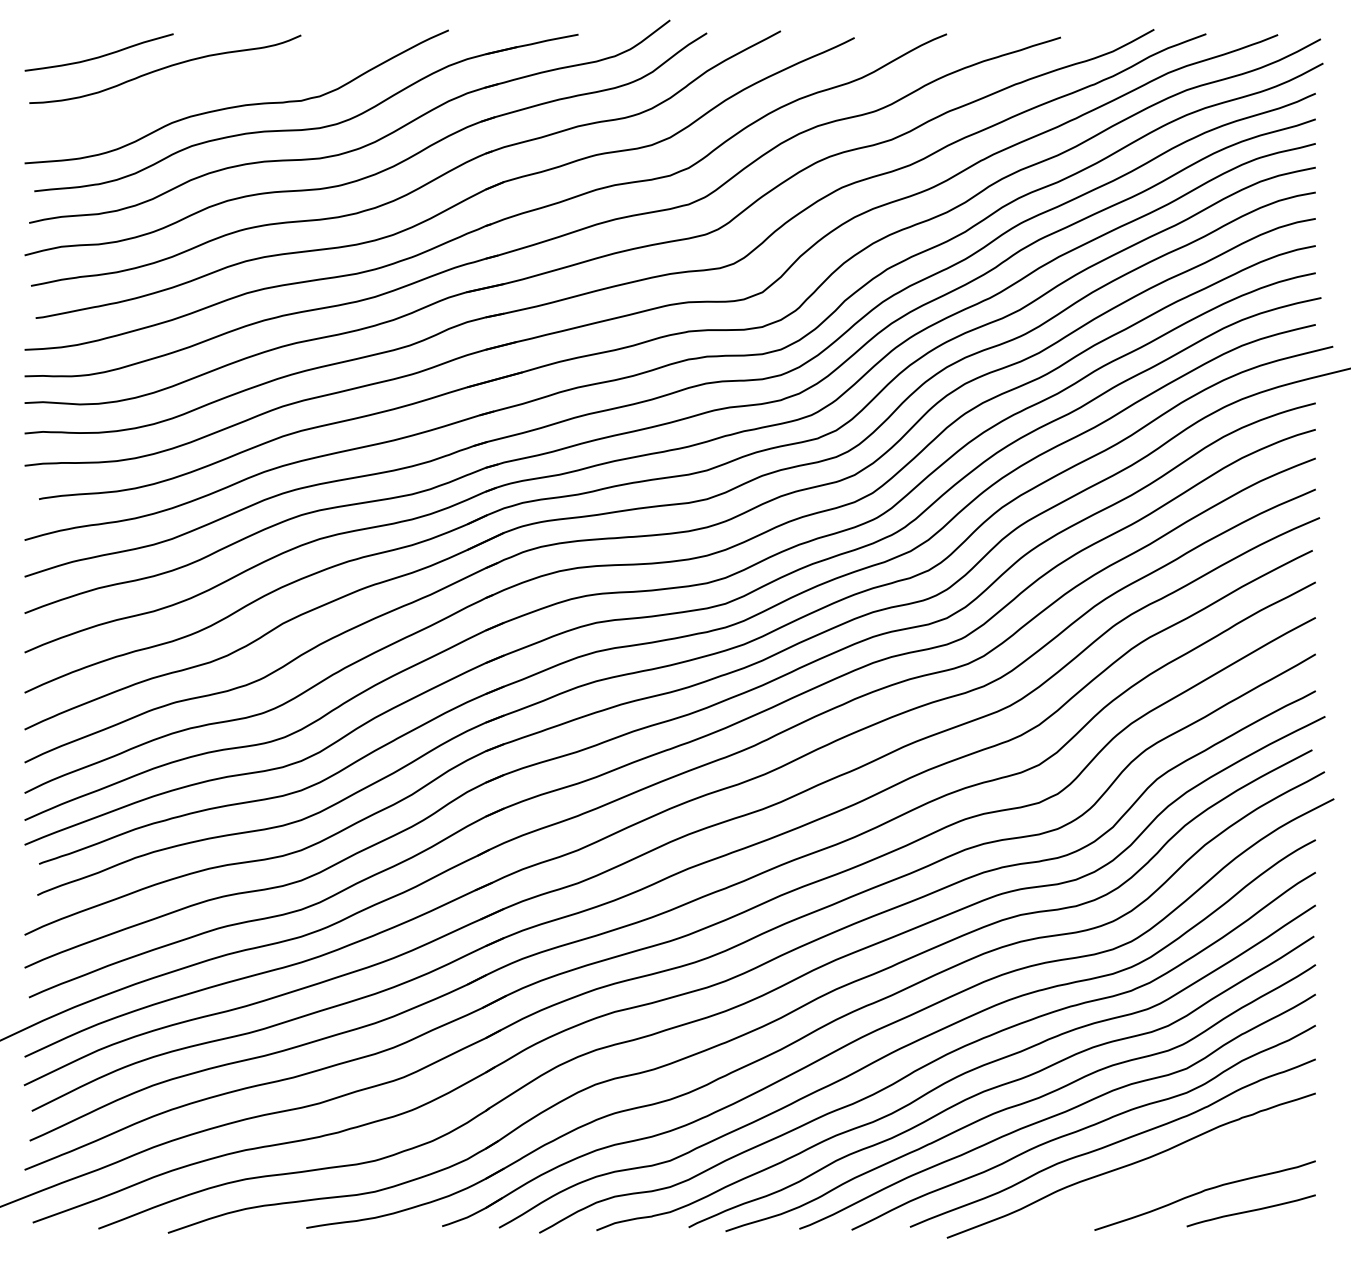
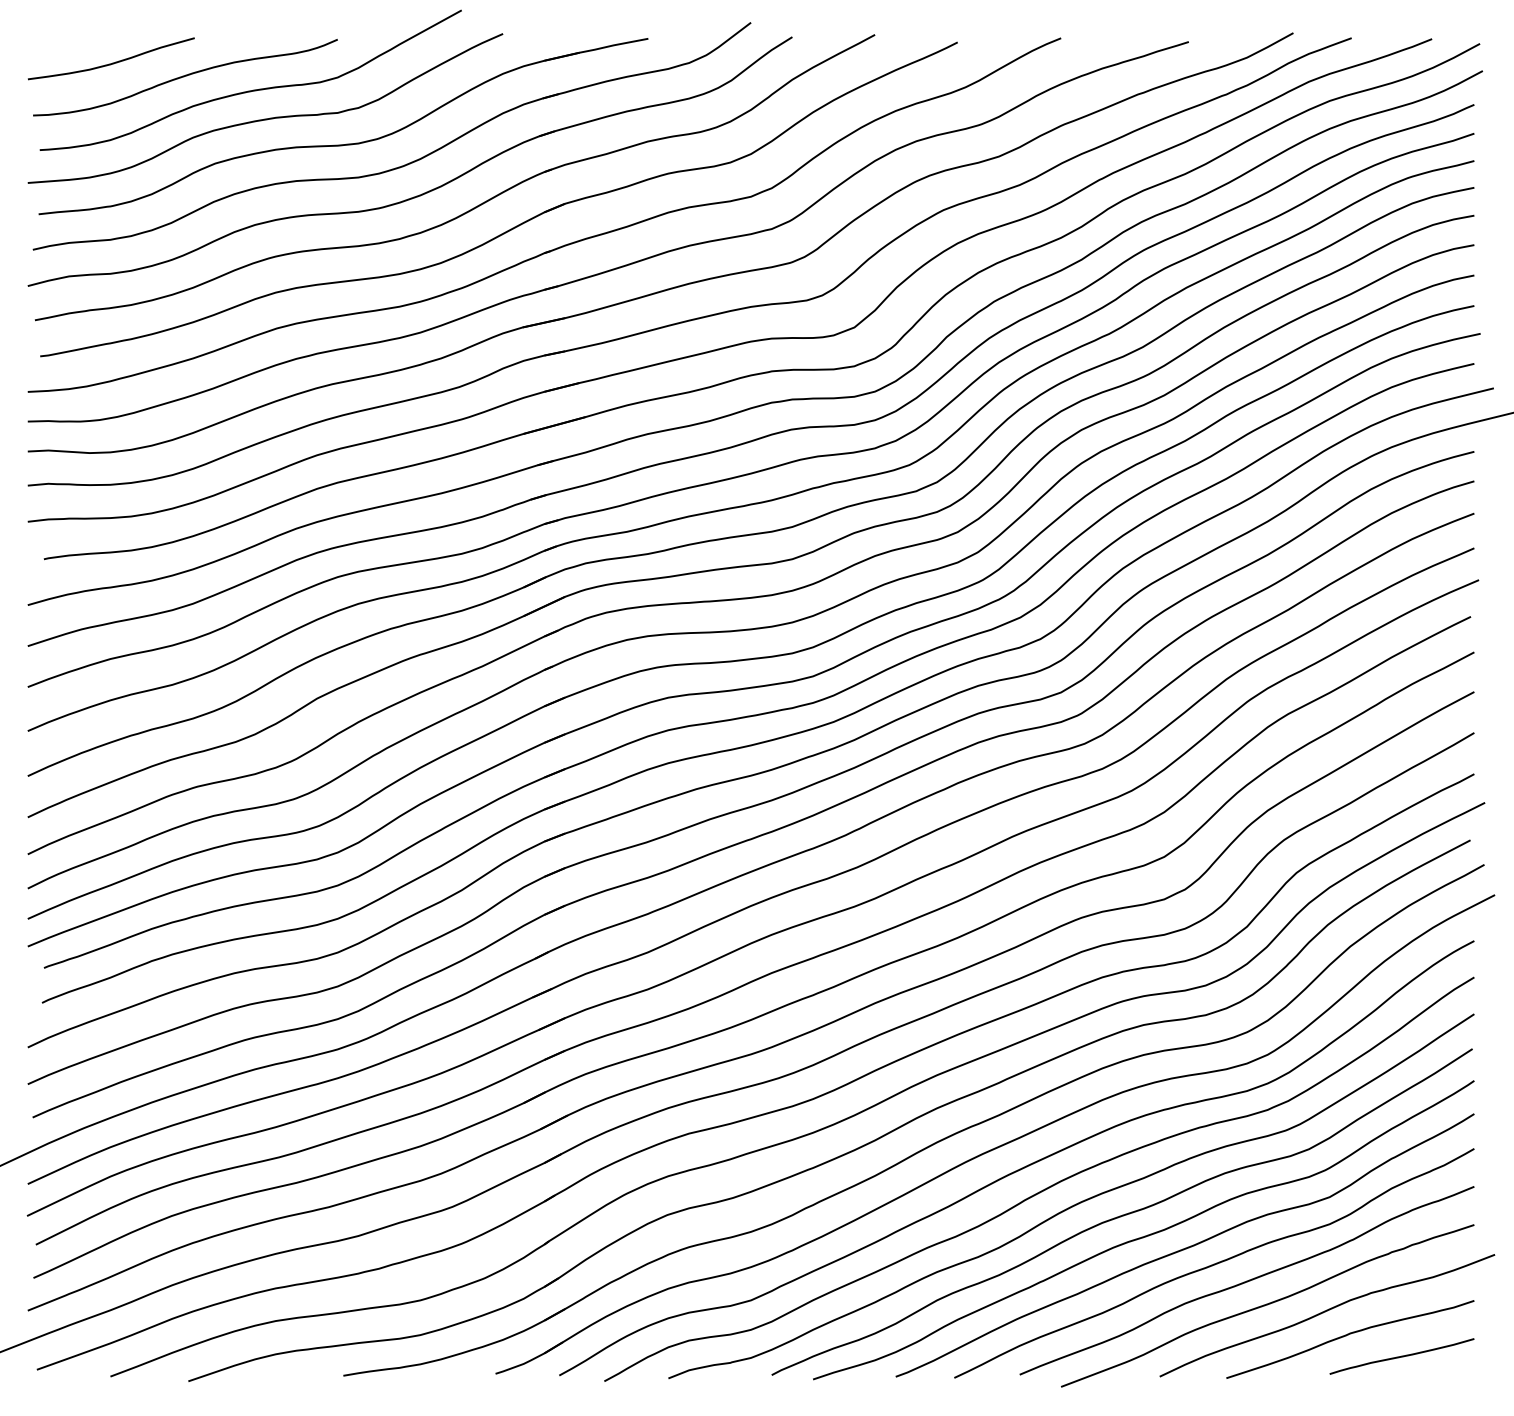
curve: (226, 79) -> (253, 89), added
curve: (1182, 1171) -> (1325, 1312), added

